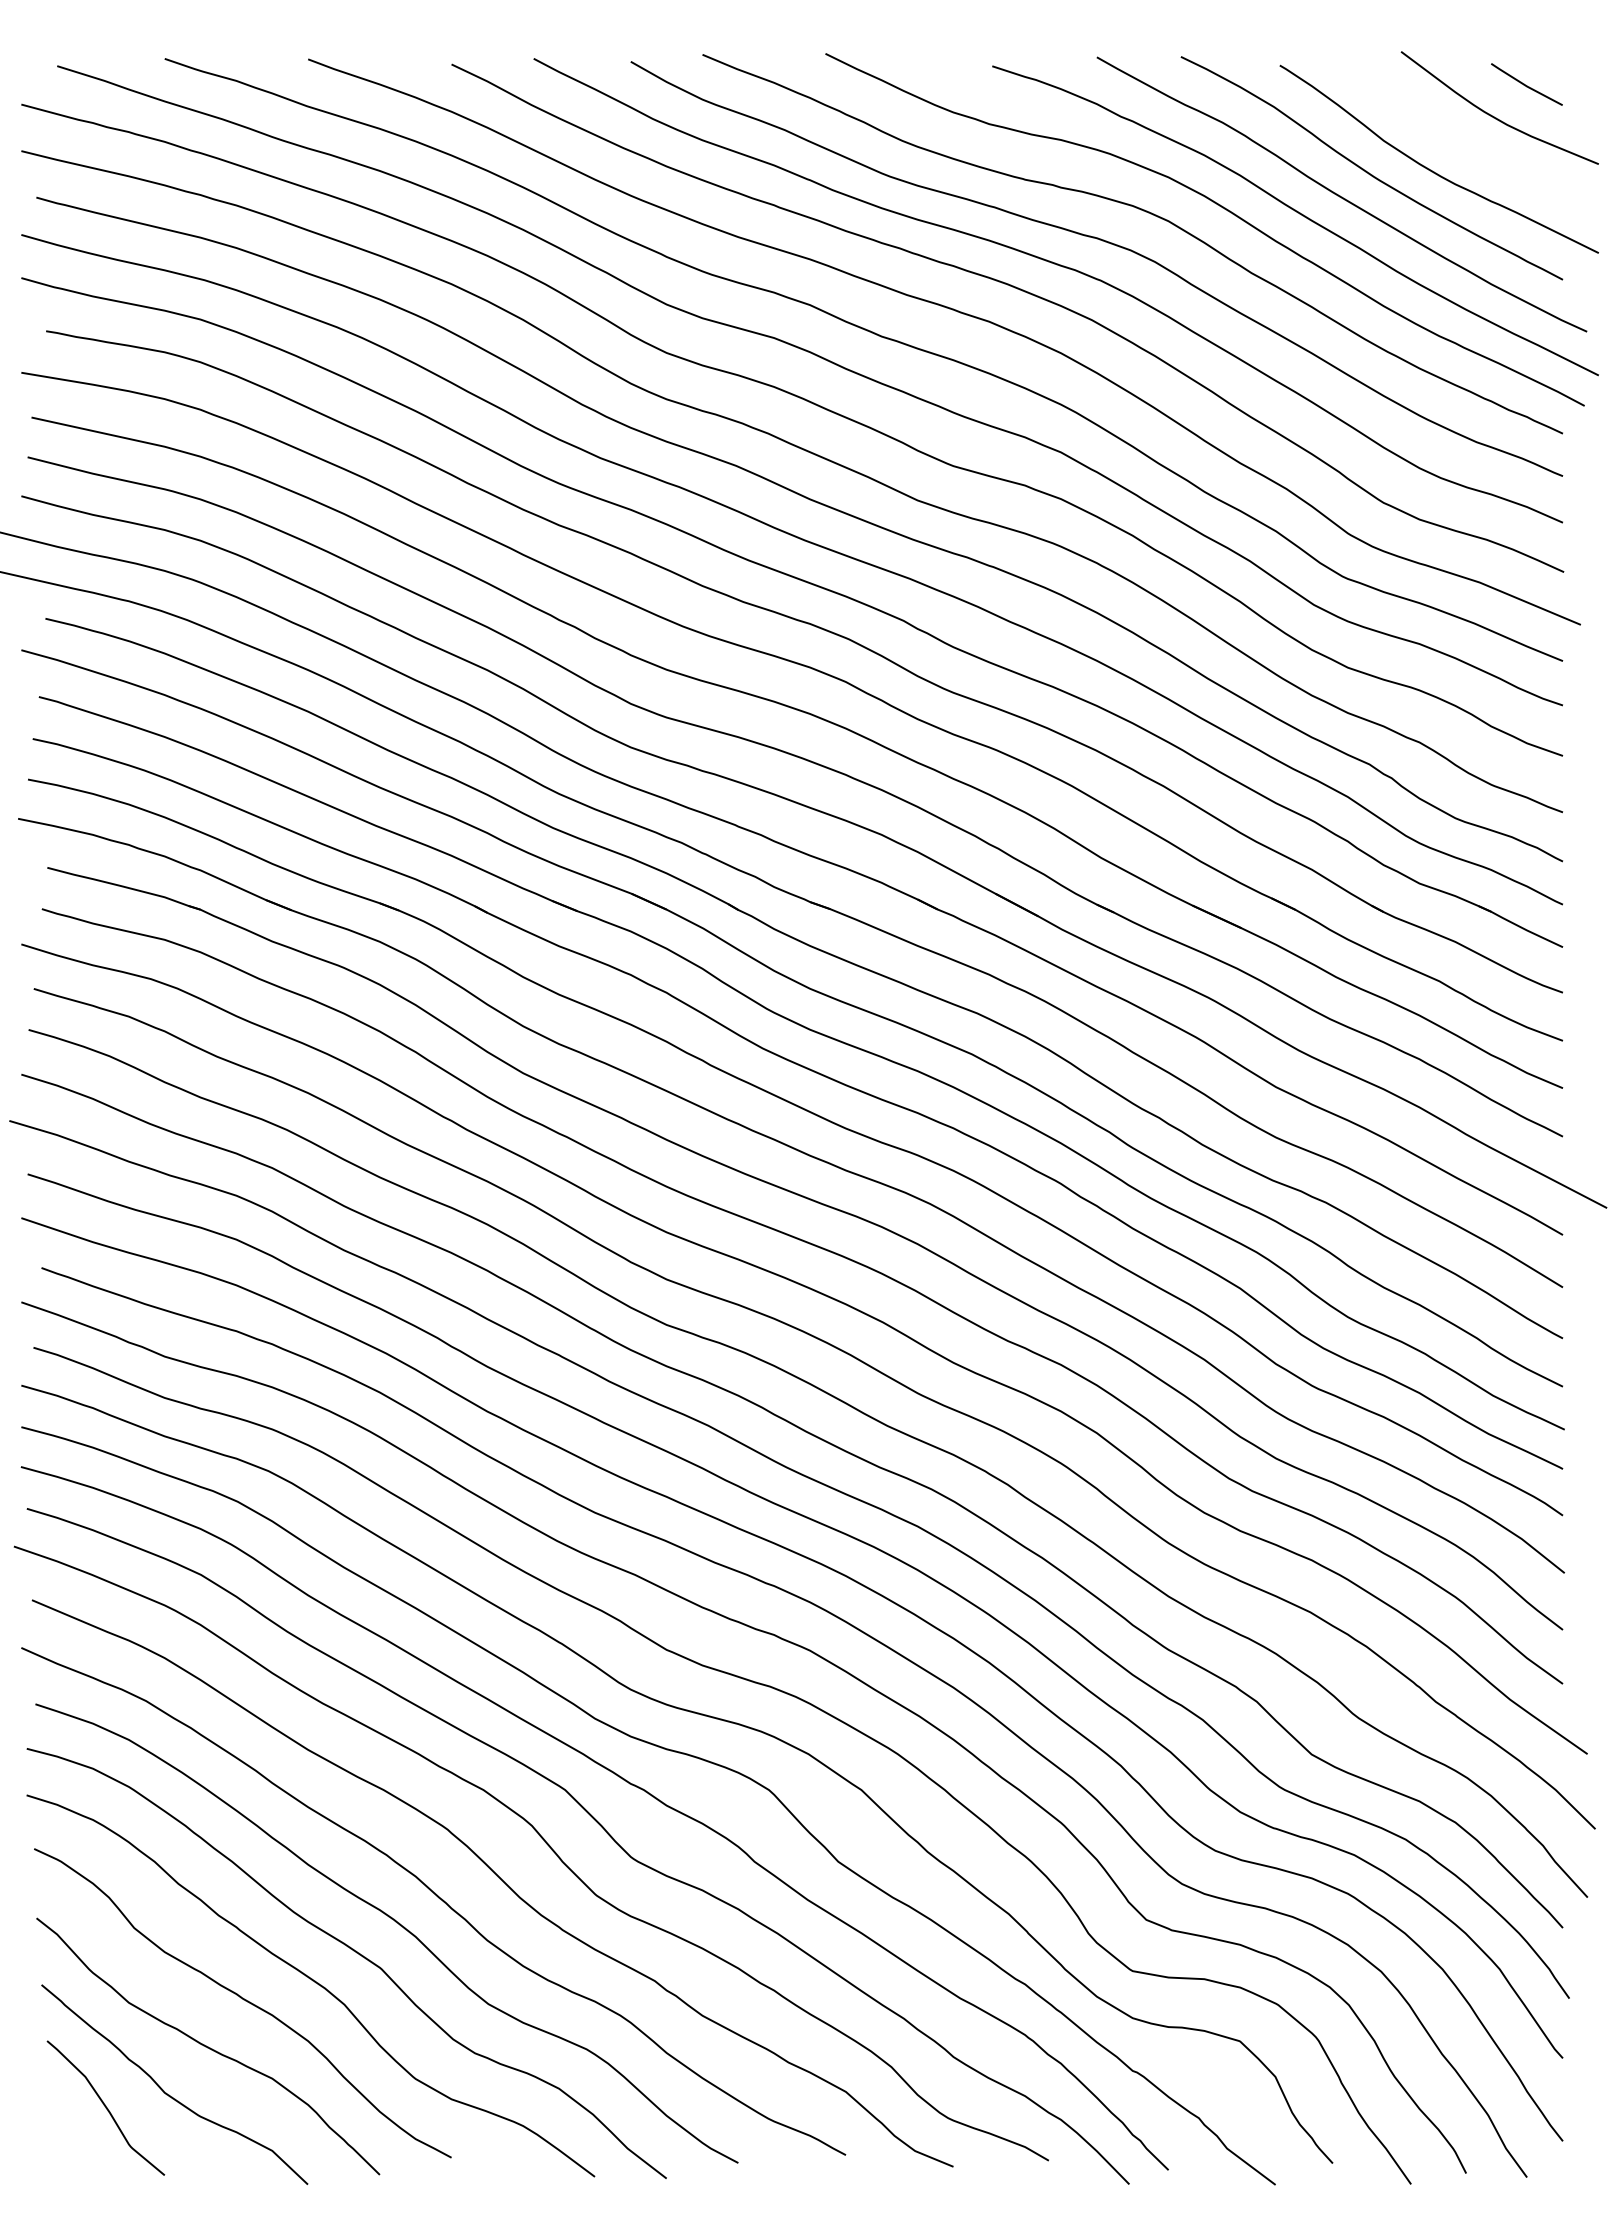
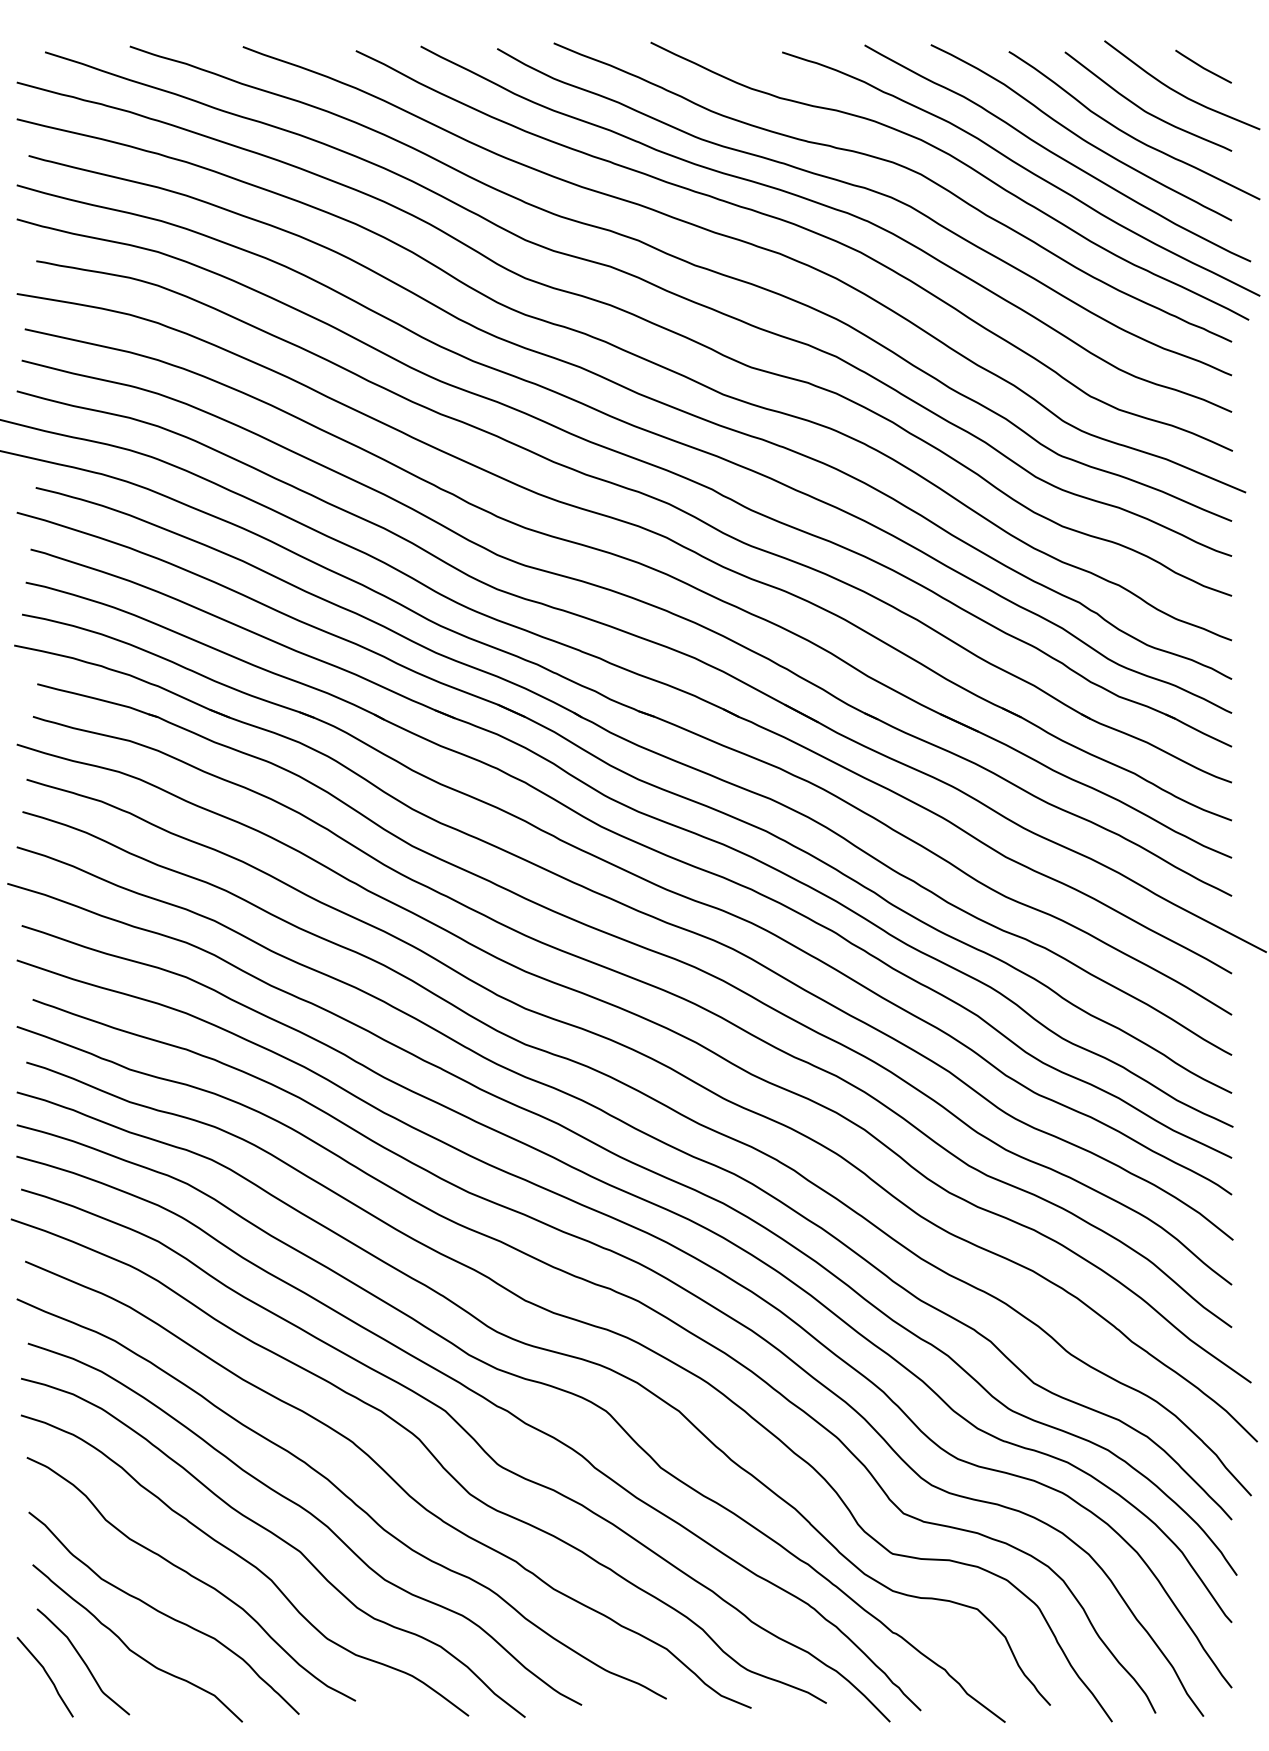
curve: (1449, 137) -> (1142, 108), added
curve: (60, 2126) -> (47, 1676), added

